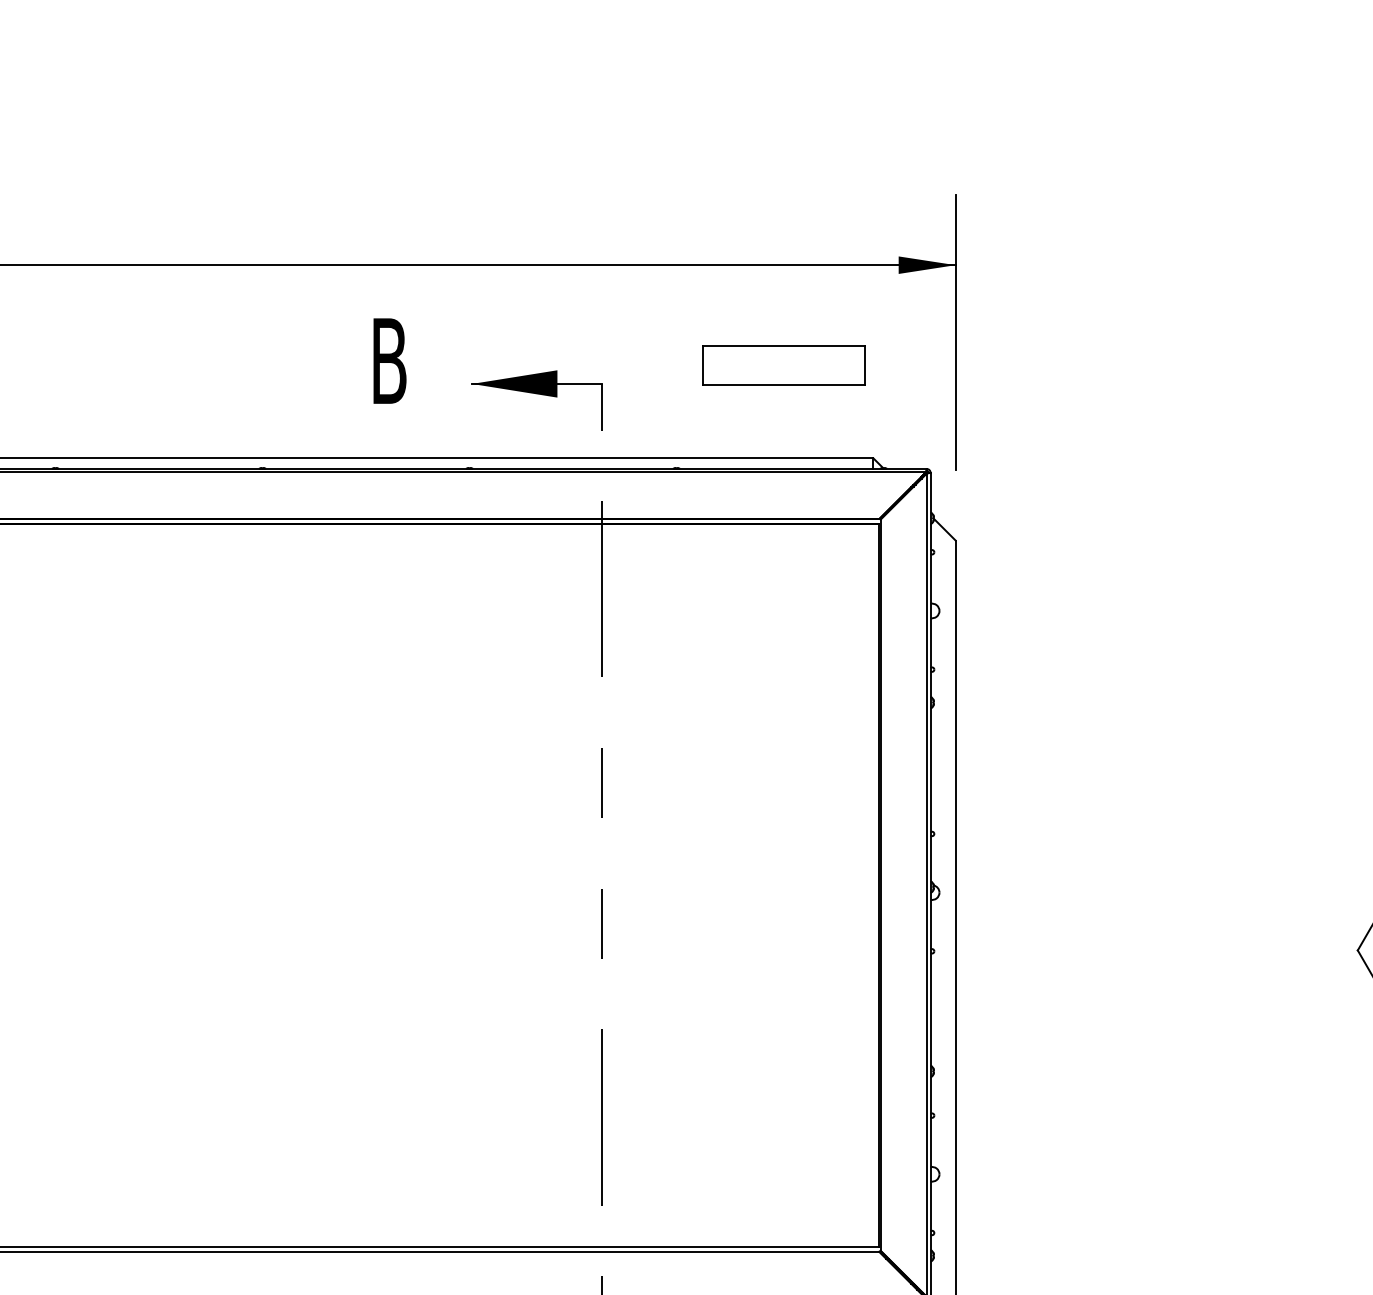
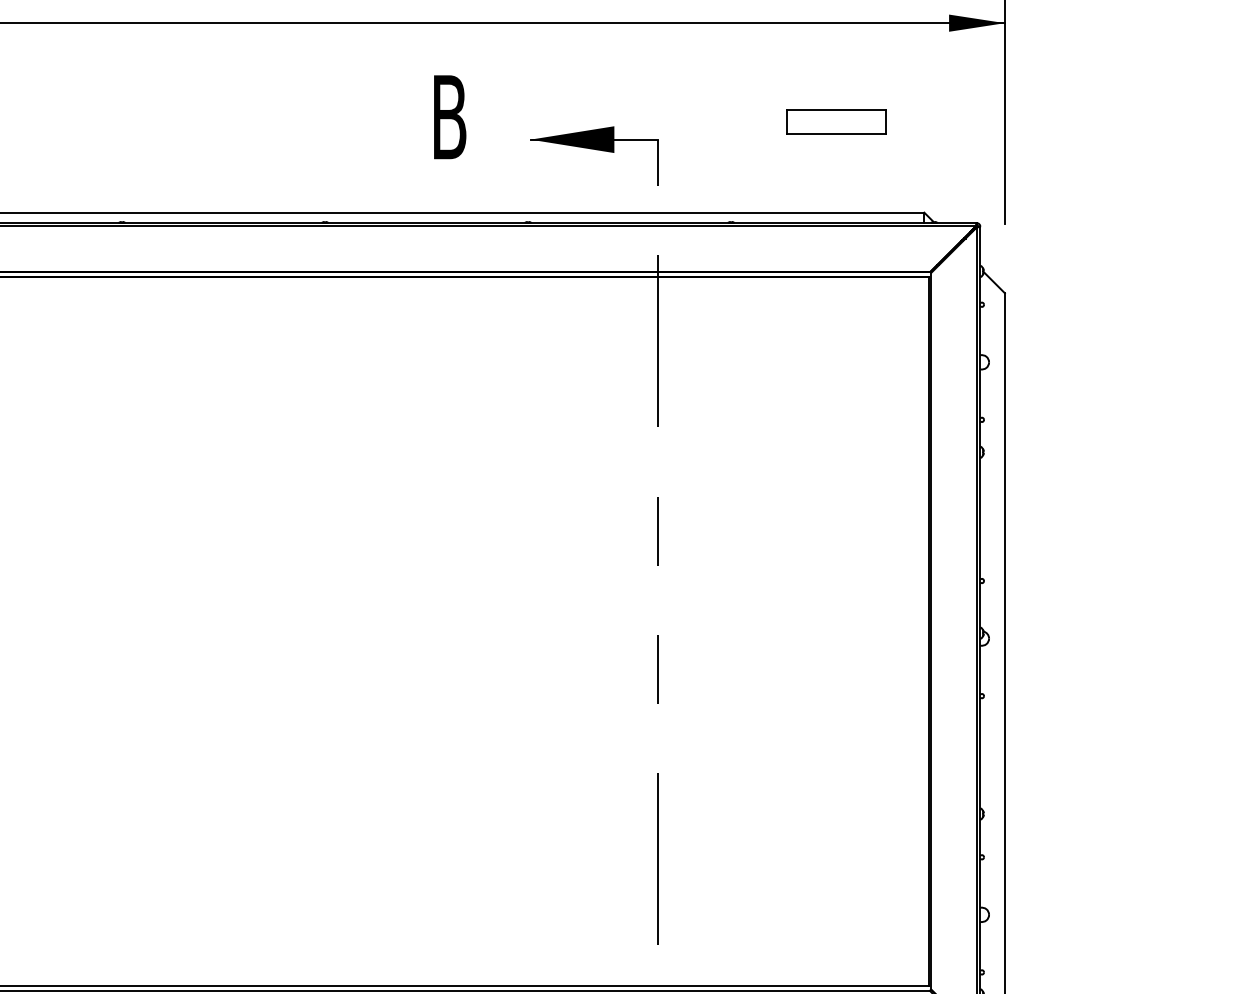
part: (783, 365) -> (836, 121), size x0.62

